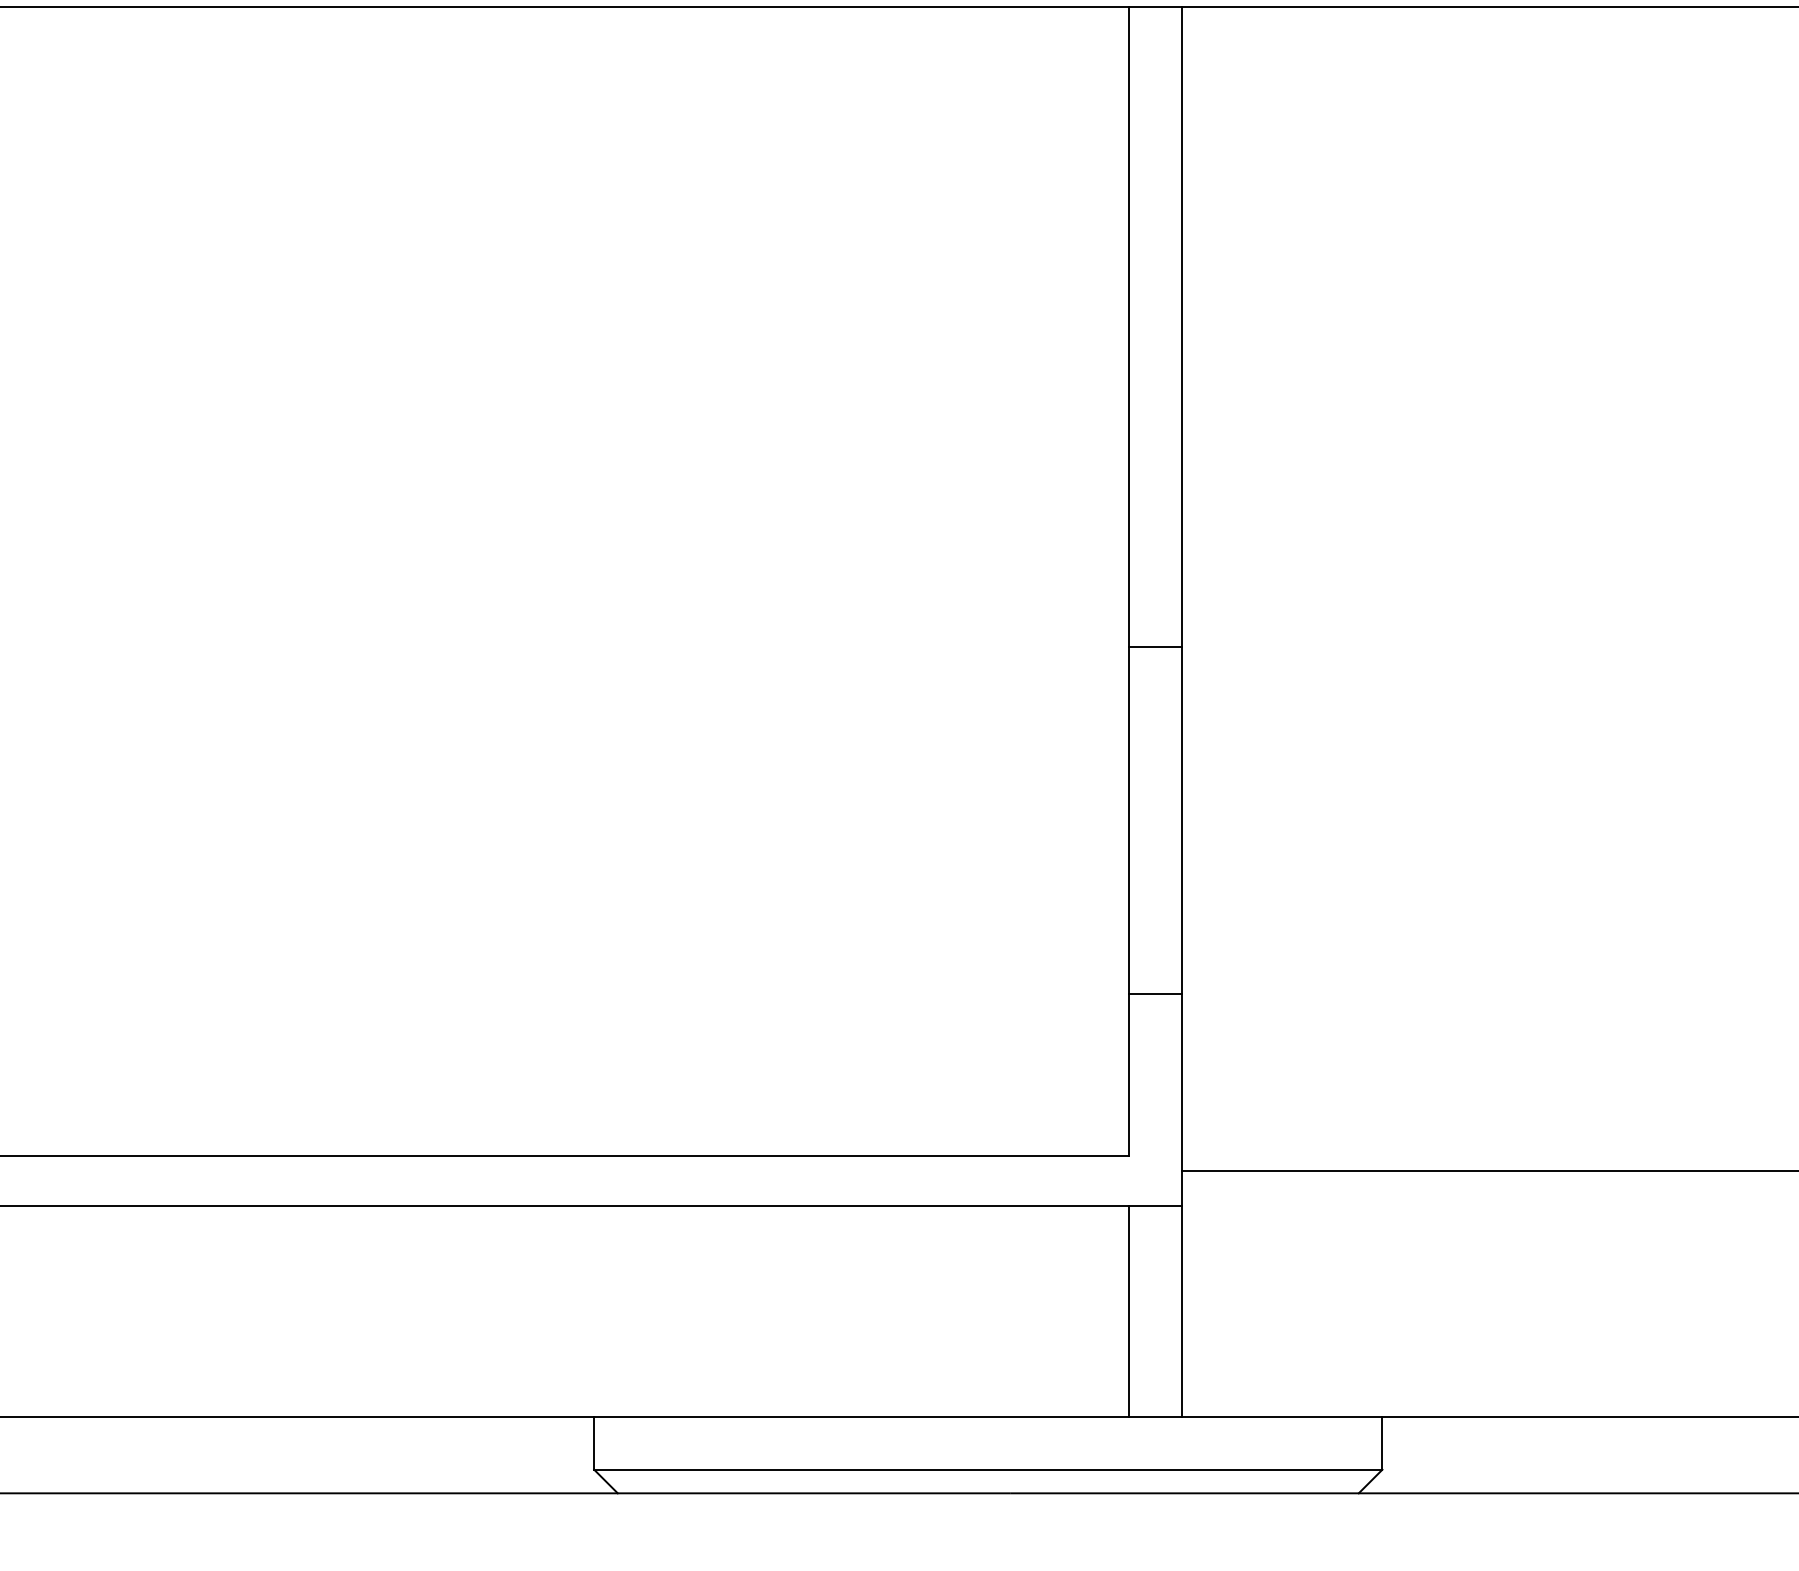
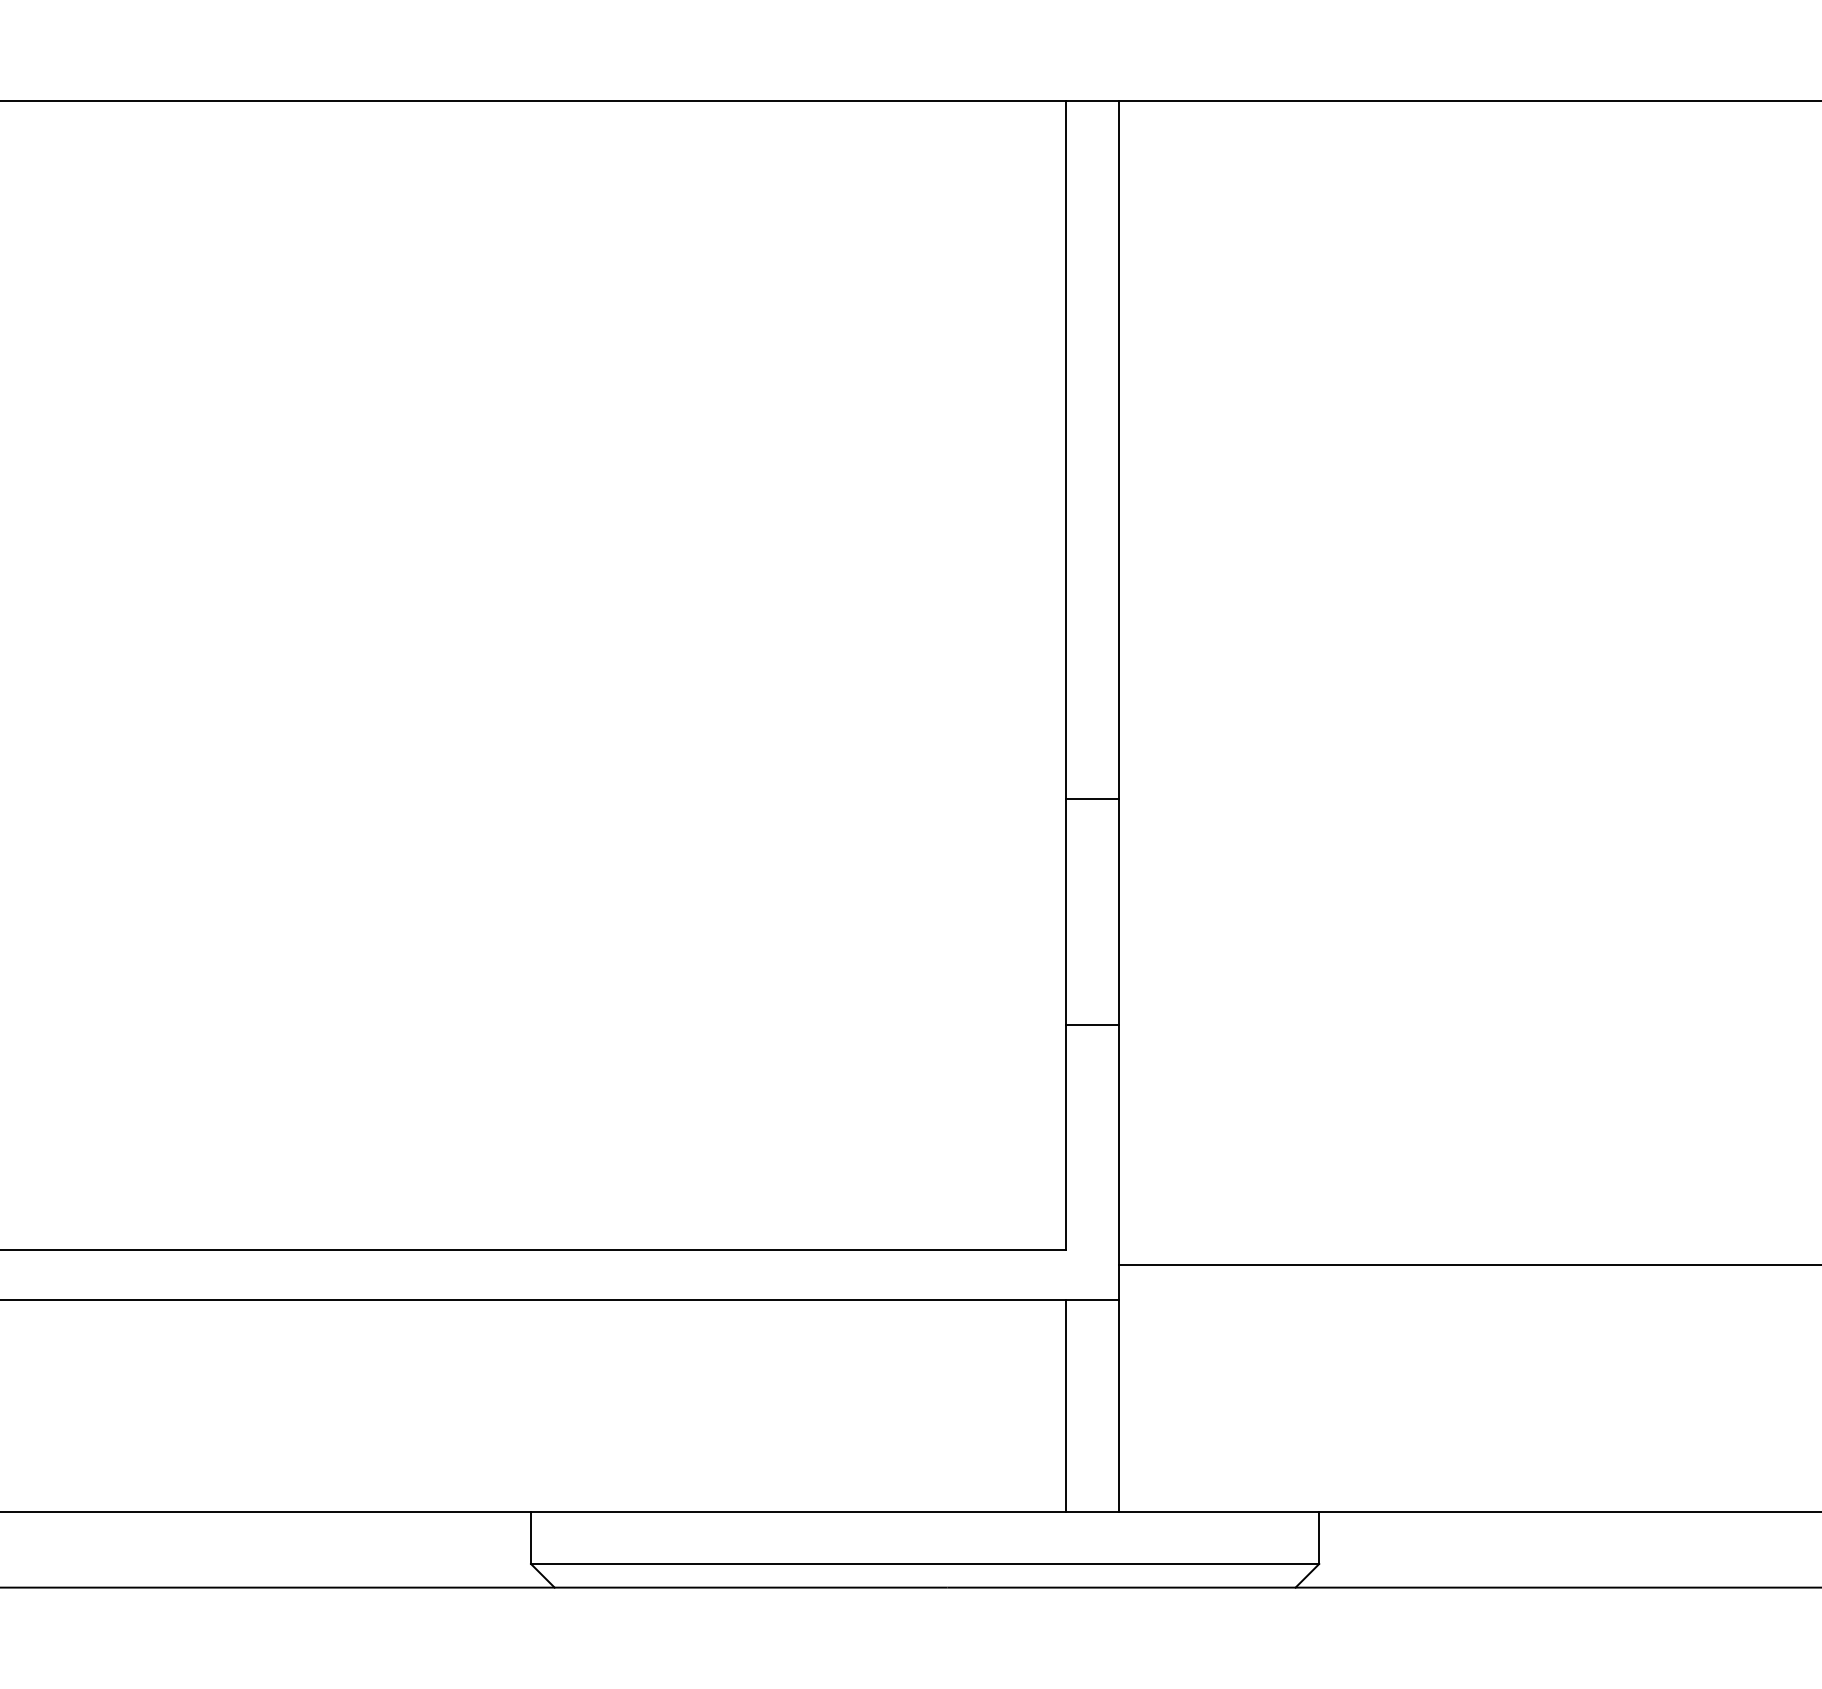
line: (1155, 647) -> (1092, 798), moved
line: (1155, 994) -> (1092, 1025), moved

